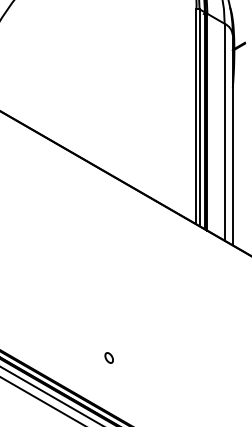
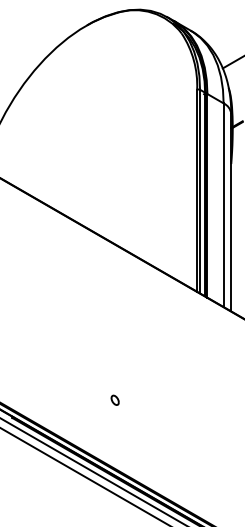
part: (108, 357) -> (114, 399), moved

